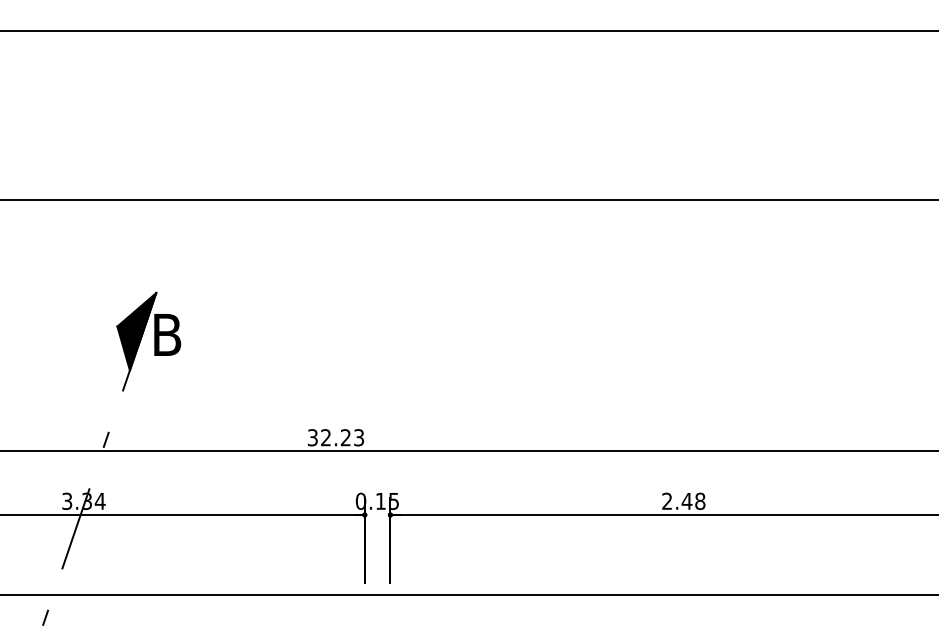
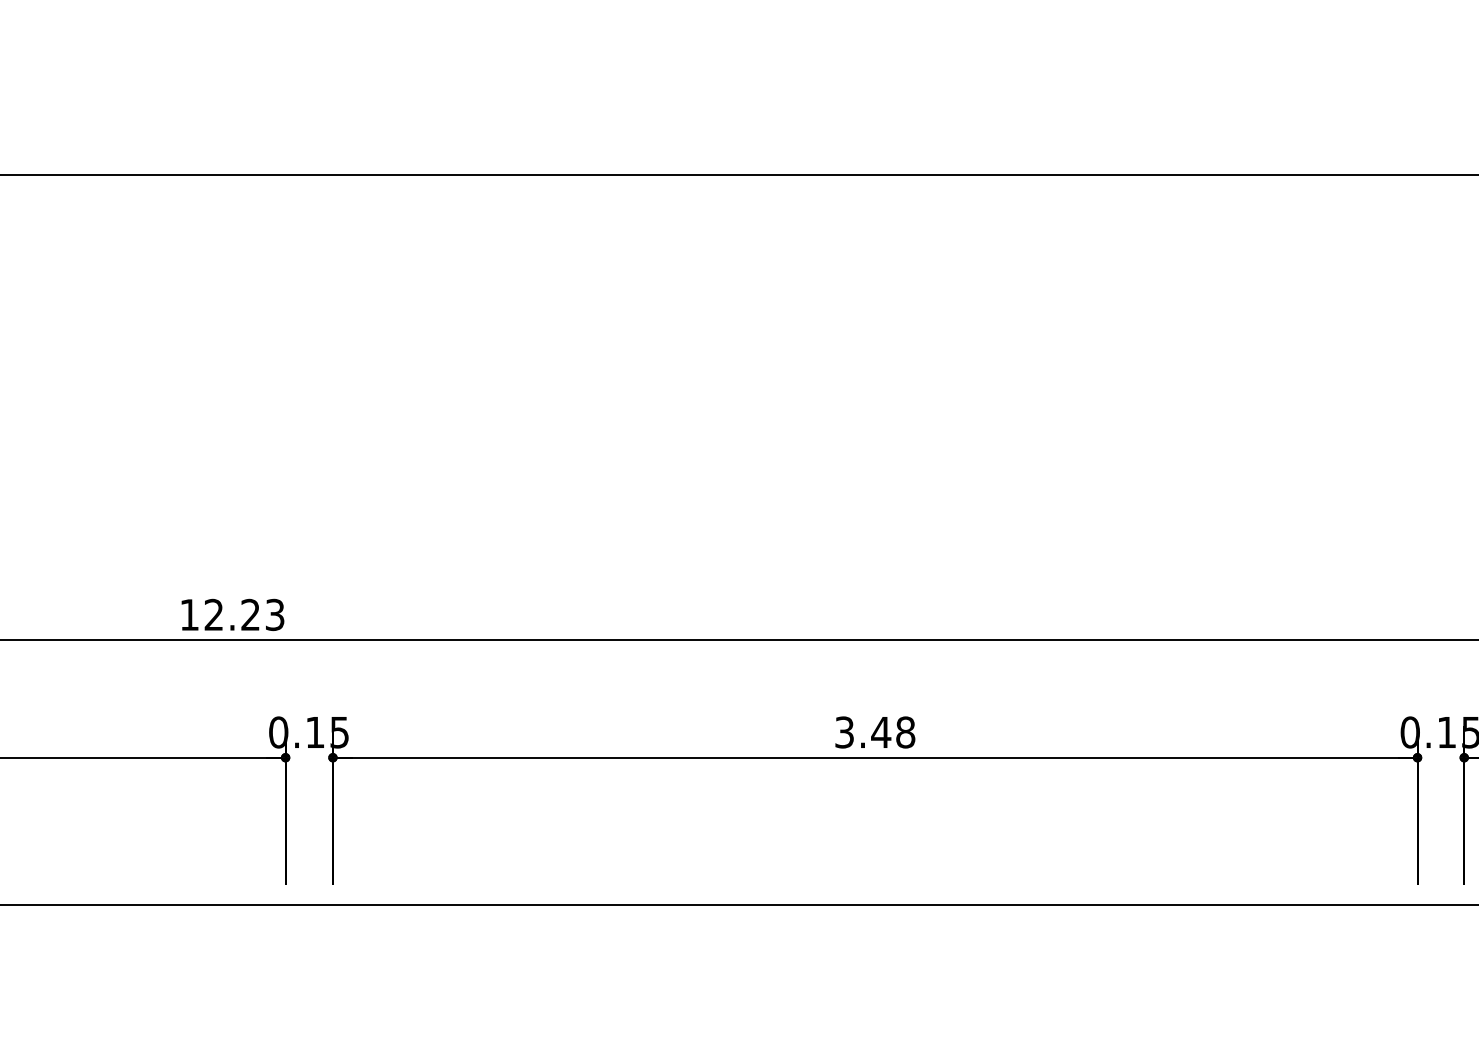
text: (312, 437) -> (188, 614), 32.23 -> 12.23
text: (667, 501) -> (845, 732), 2.48 -> 3.48

